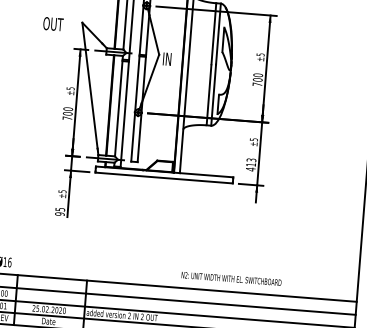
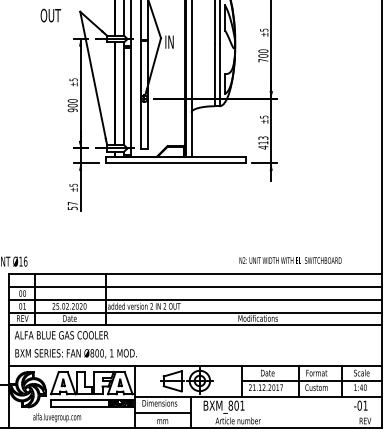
text: (67, 118) -> (72, 110), 700 -> 900
text: (59, 212) -> (72, 206), 95 -> 57
text: (231, 278) -> (290, 260), moved

